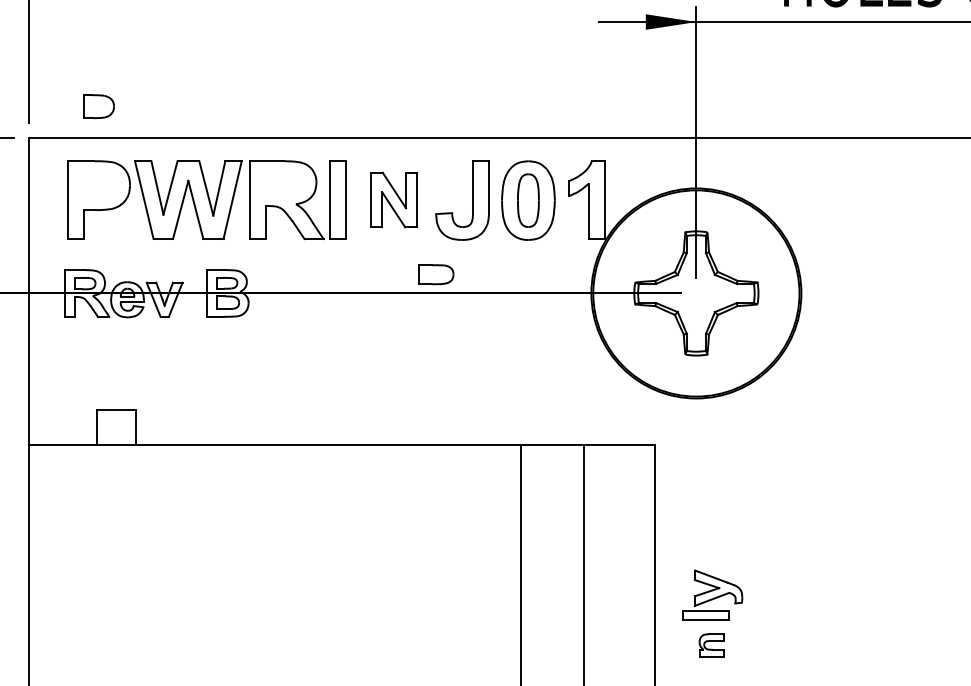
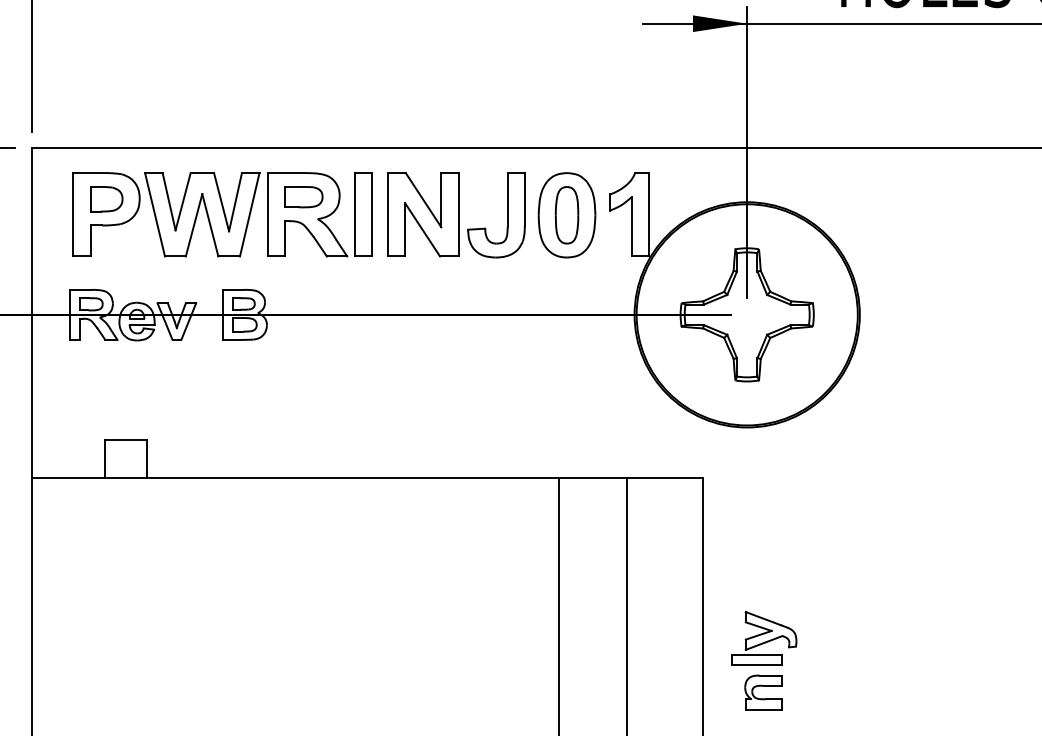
part: (98, 106) -> (105, 199), moved
part: (393, 199) -> (422, 214), size x1.43
part: (436, 274) -> (304, 196), moved
part: (711, 644) -> (763, 691), size x1.43

